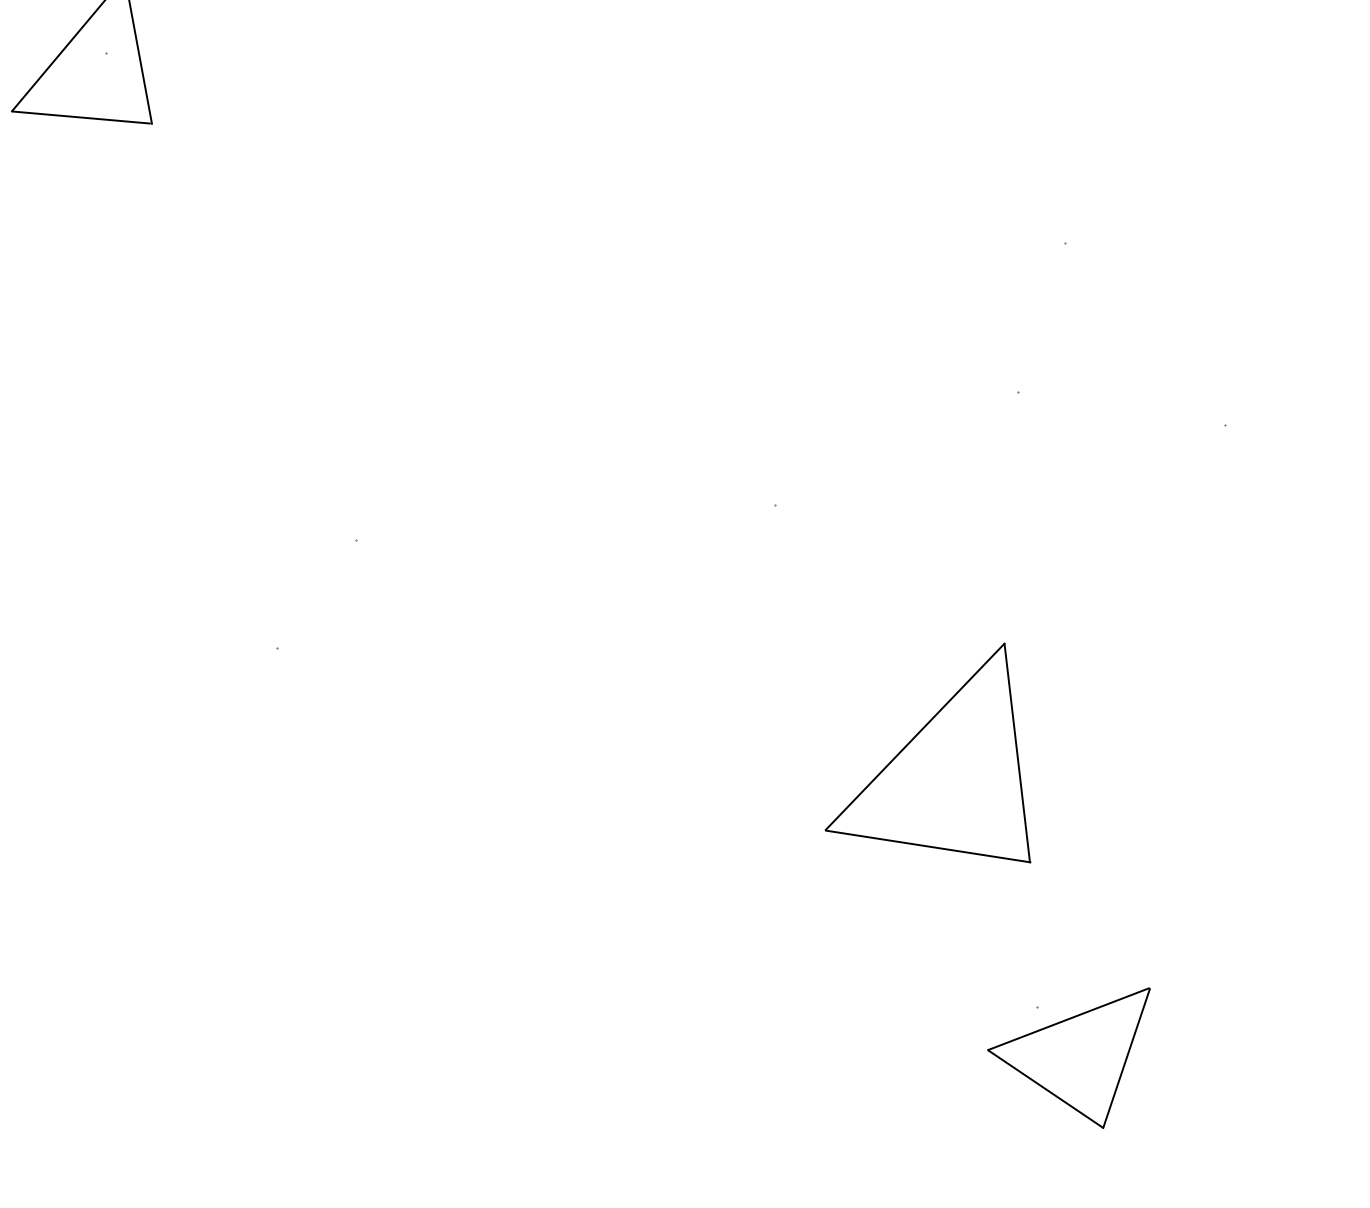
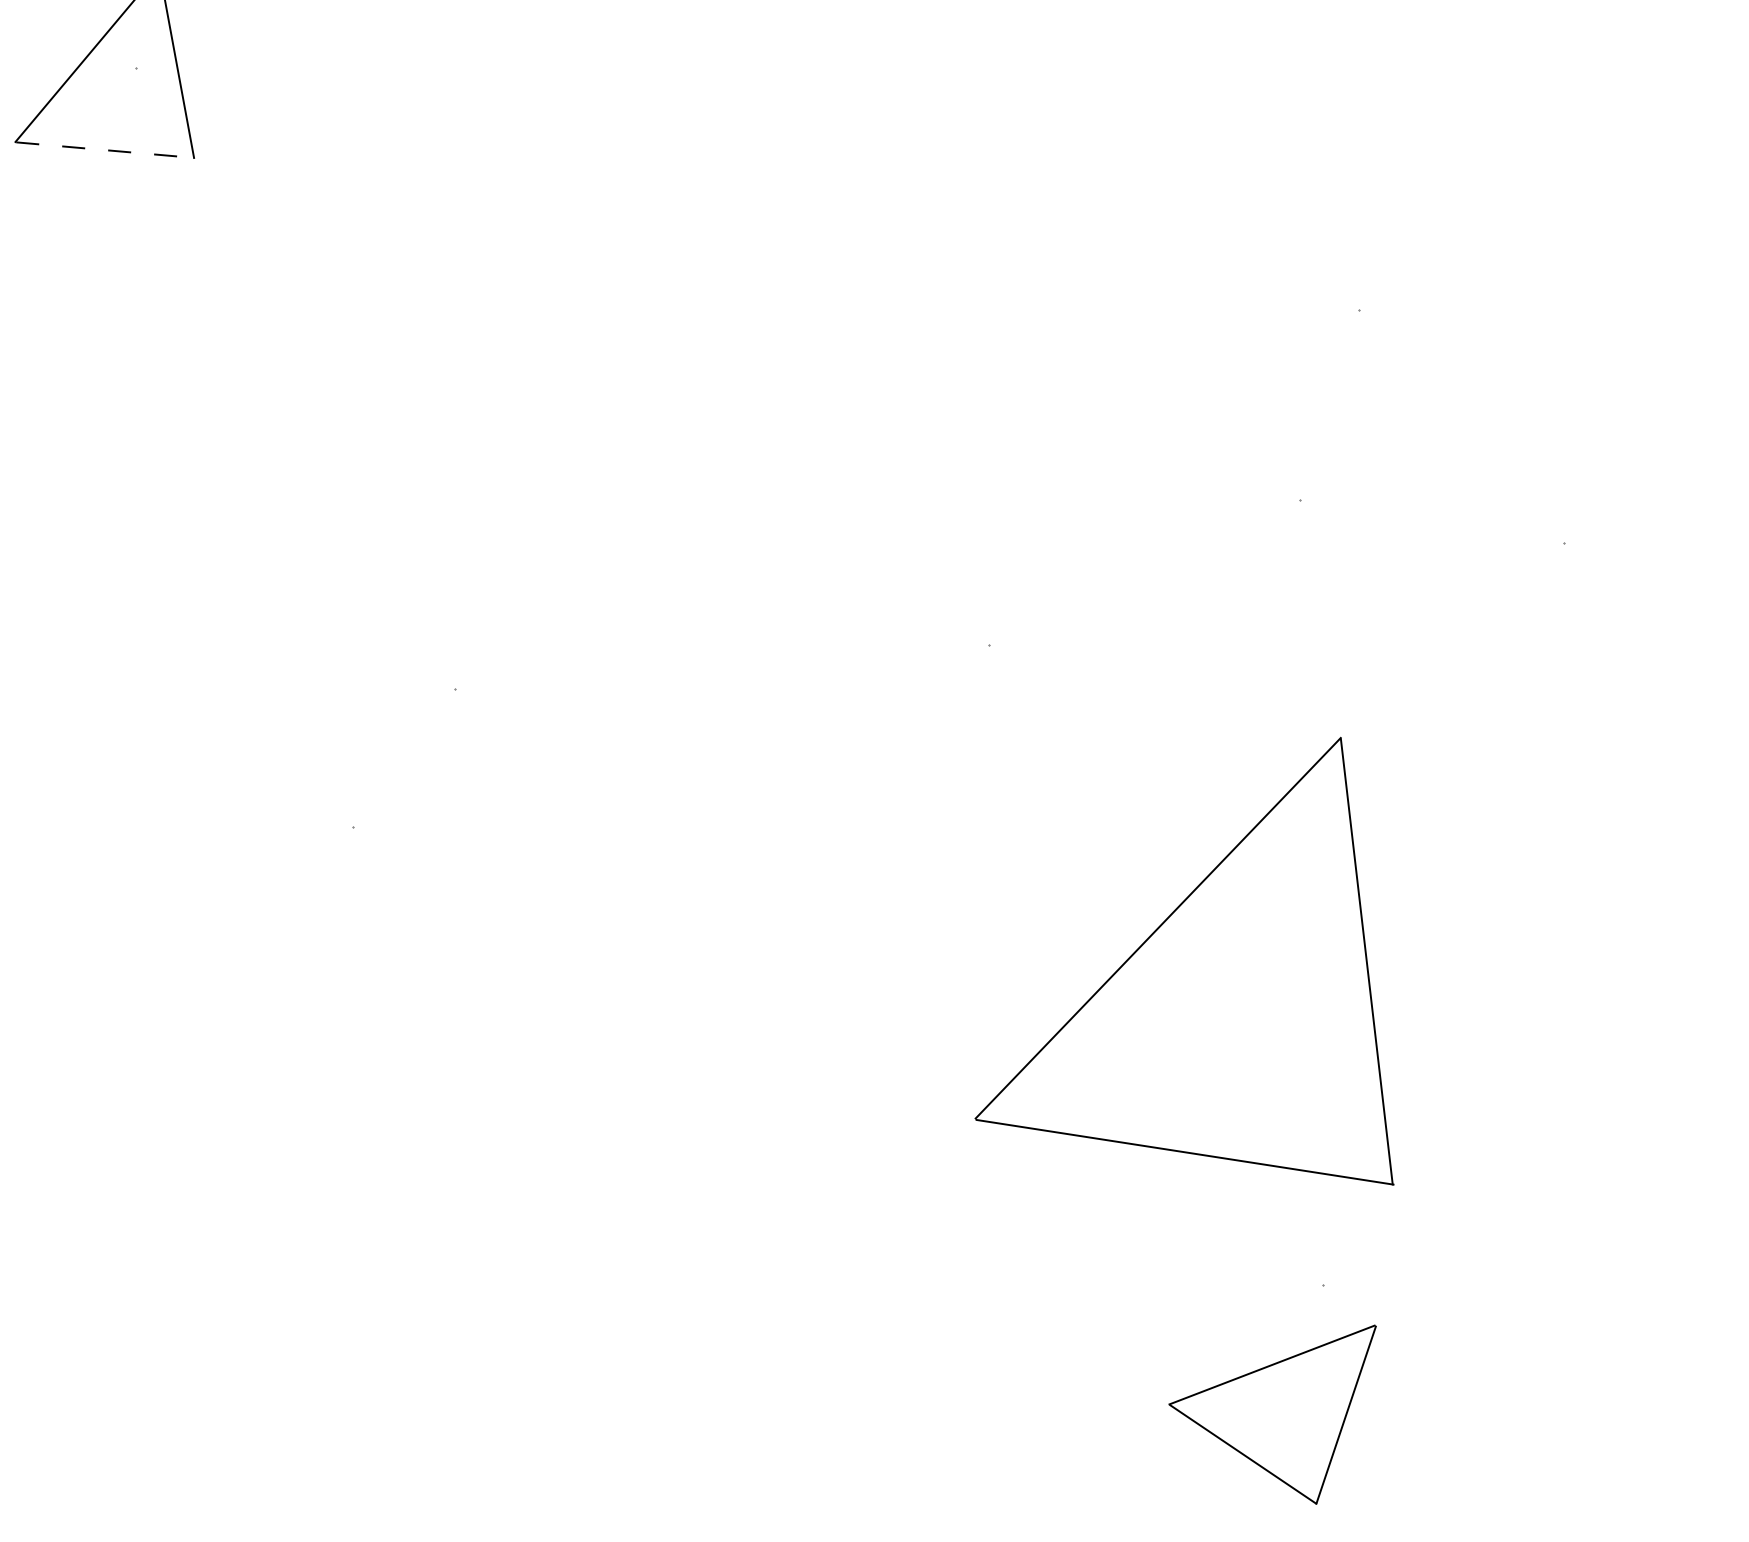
line: (80, 117) -> (103, 150), solid -> dashed
part: (927, 752) -> (1184, 960), size x1.6
part: (1068, 1057) -> (1272, 1414), moved

